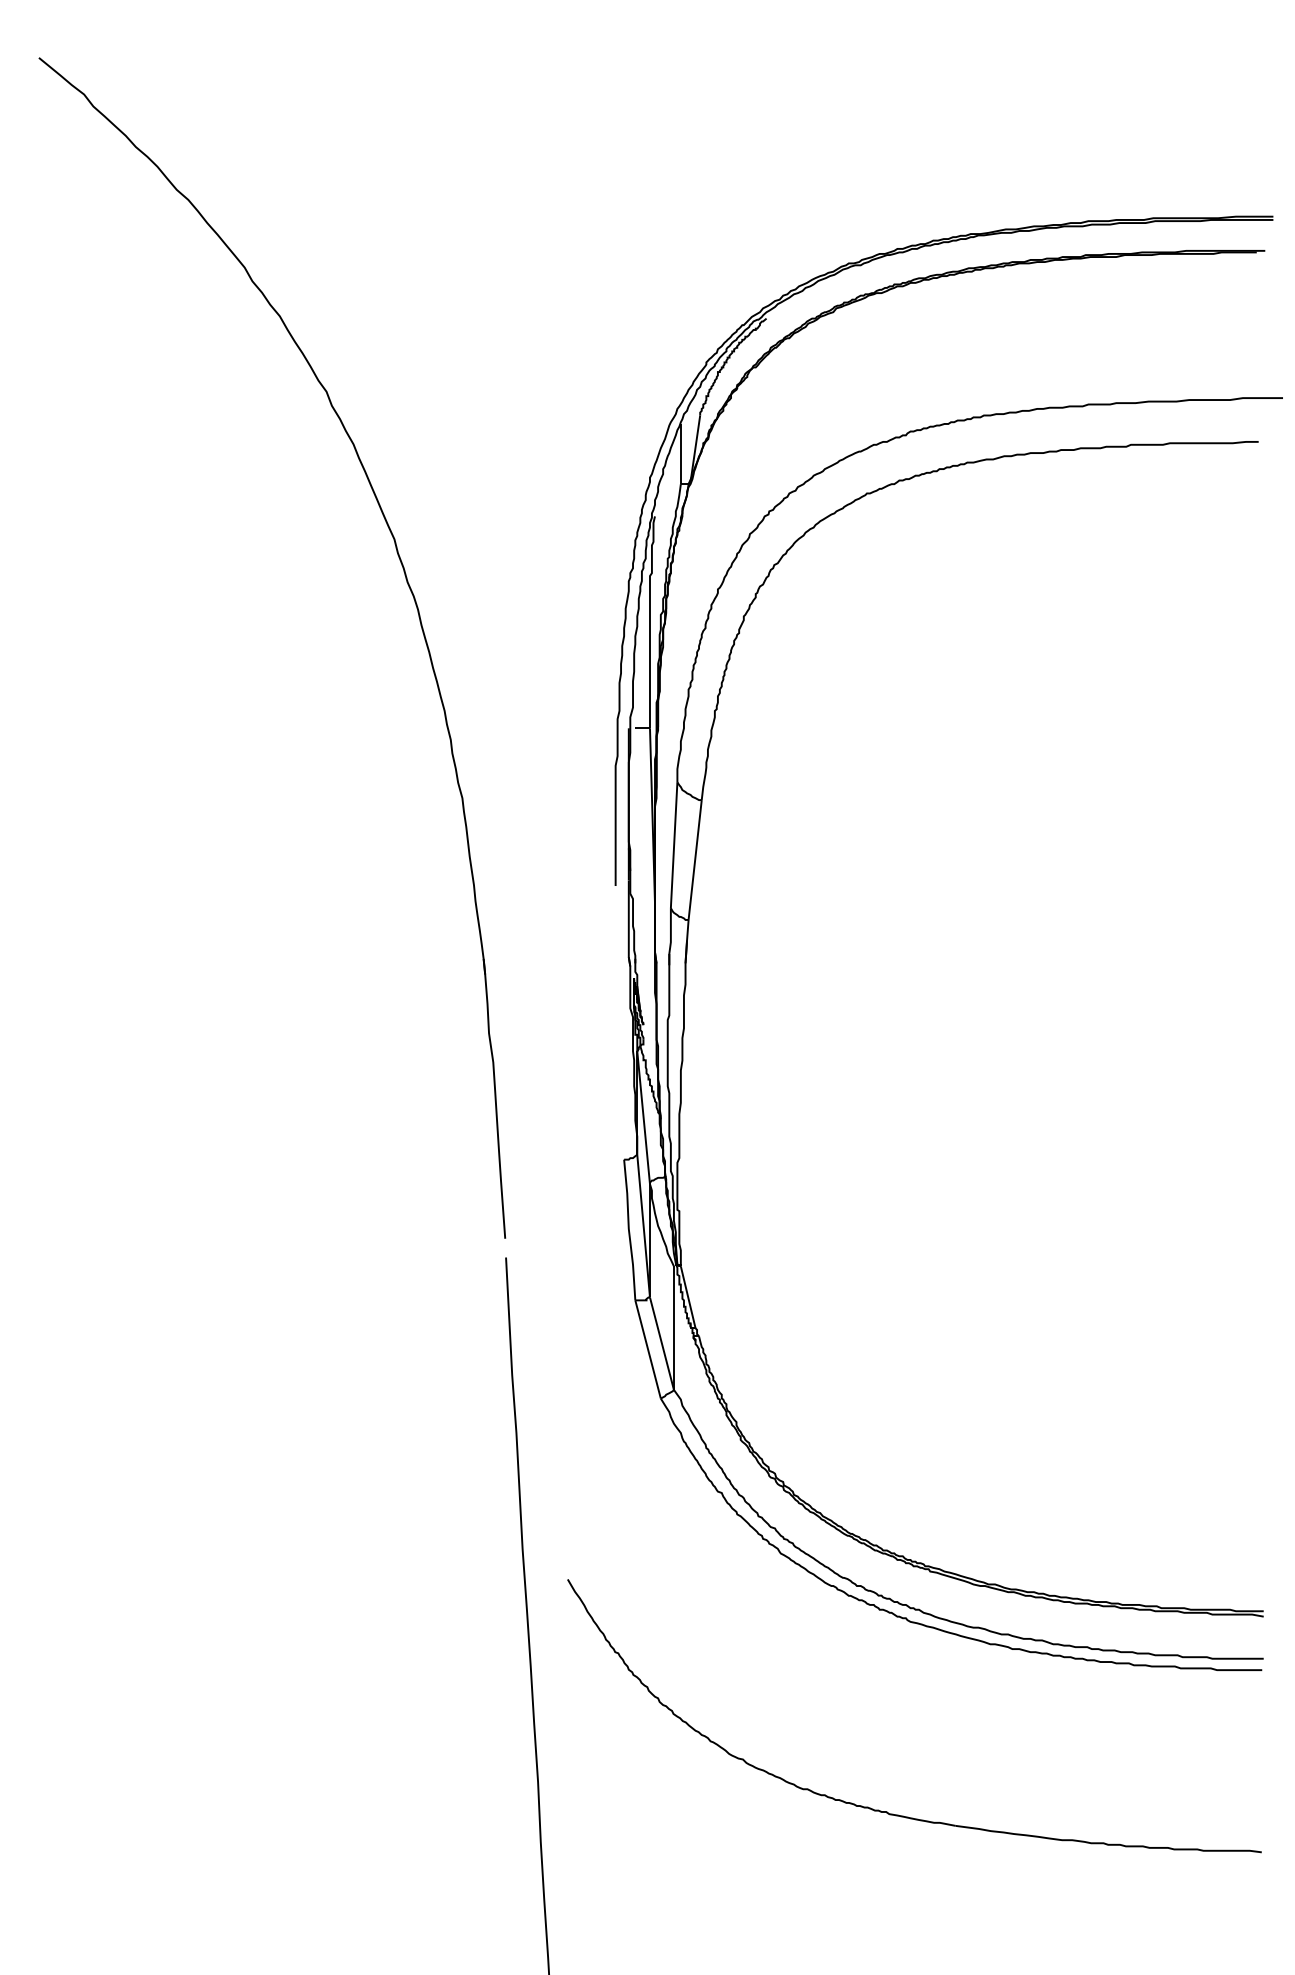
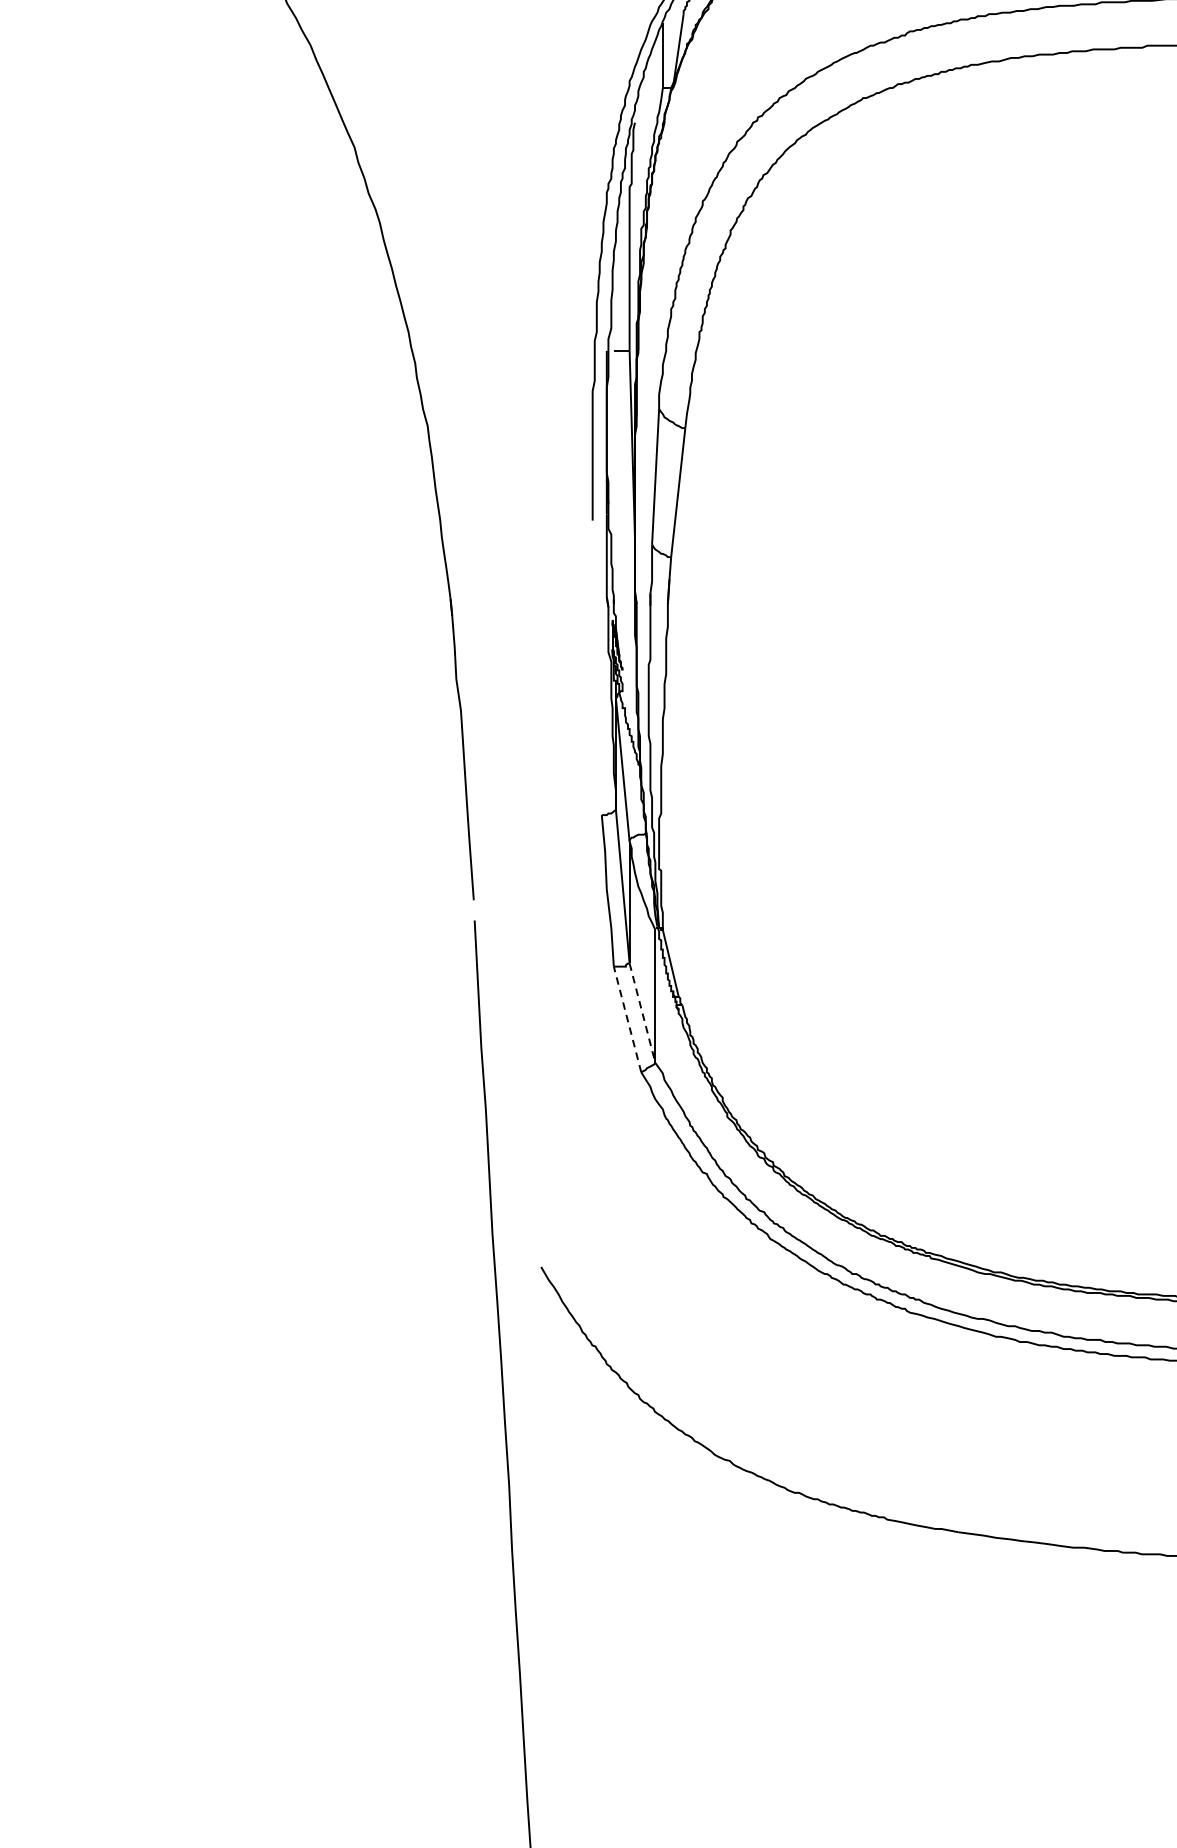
line: (661, 1343) -> (642, 1013), solid -> dashed
line: (648, 1349) -> (628, 1019), solid -> dashed

